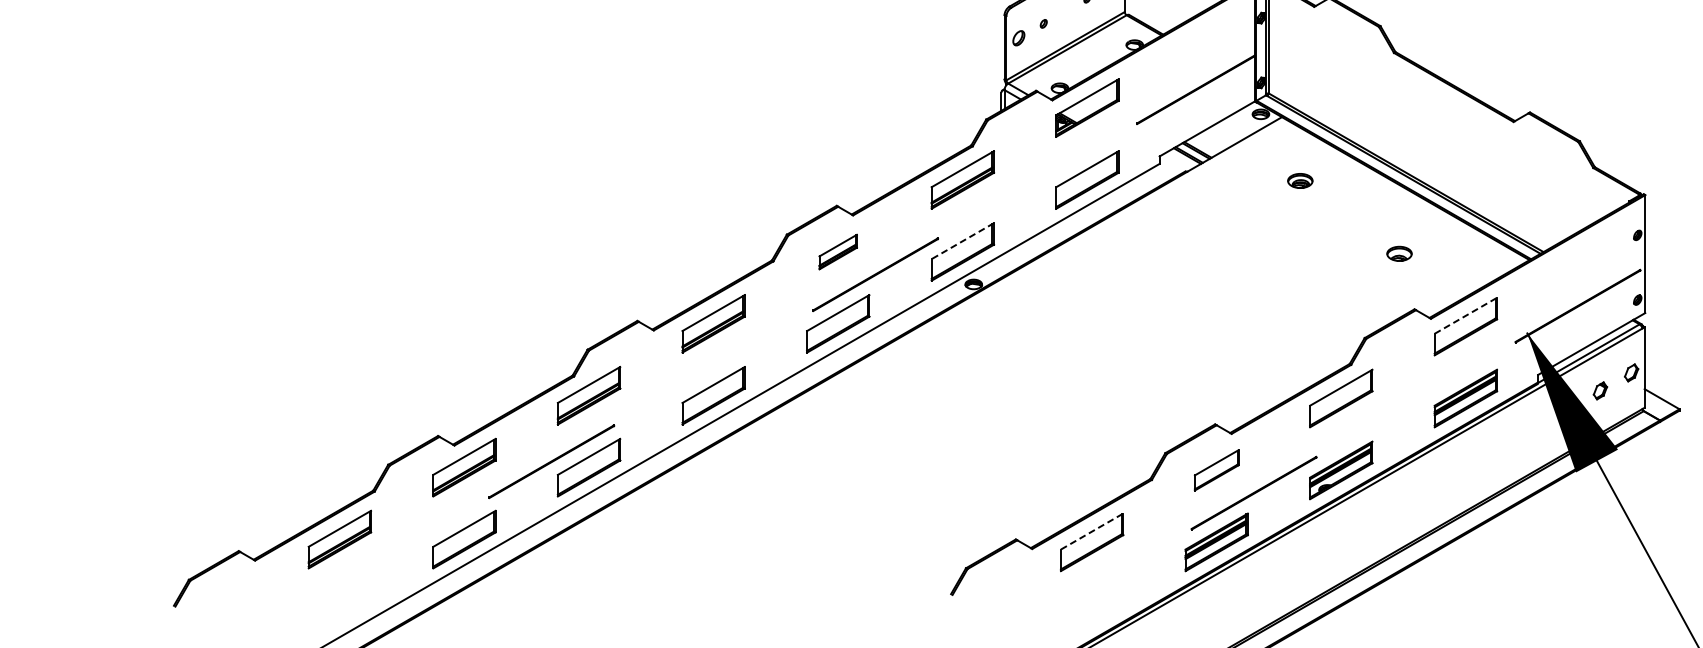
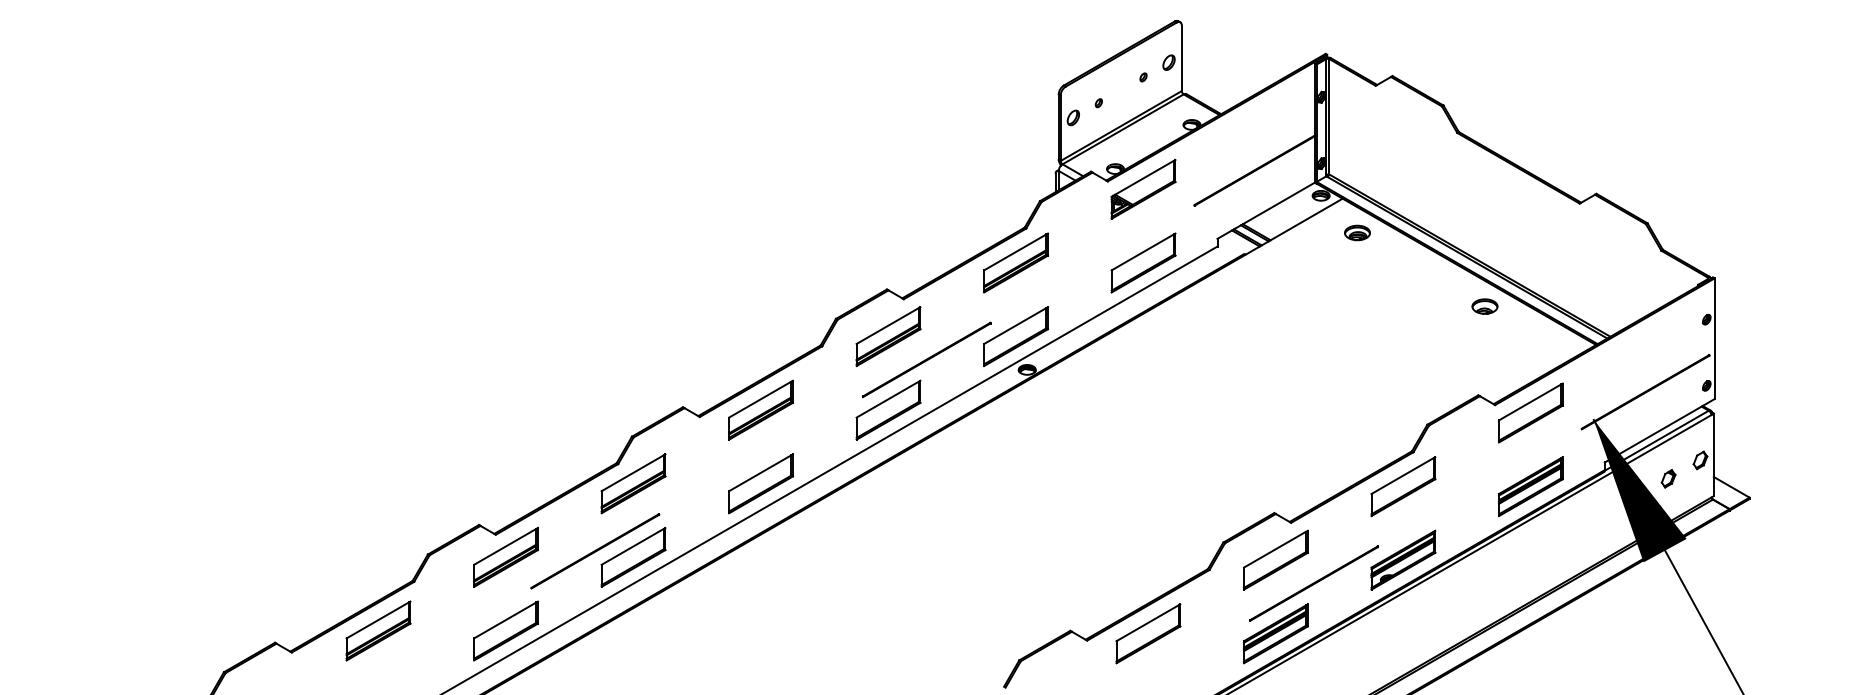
part: (1300, 180) -> (1357, 232), moved
line: (963, 241) -> (1016, 325), dashed -> solid
part: (838, 251) -> (888, 336), size x1.67
part: (1399, 253) -> (1484, 306), moved
line: (1465, 315) -> (1530, 401), dashed -> solid
part: (1216, 469) -> (1275, 559), size x1.43
line: (1092, 531) -> (1148, 622), dashed -> solid

